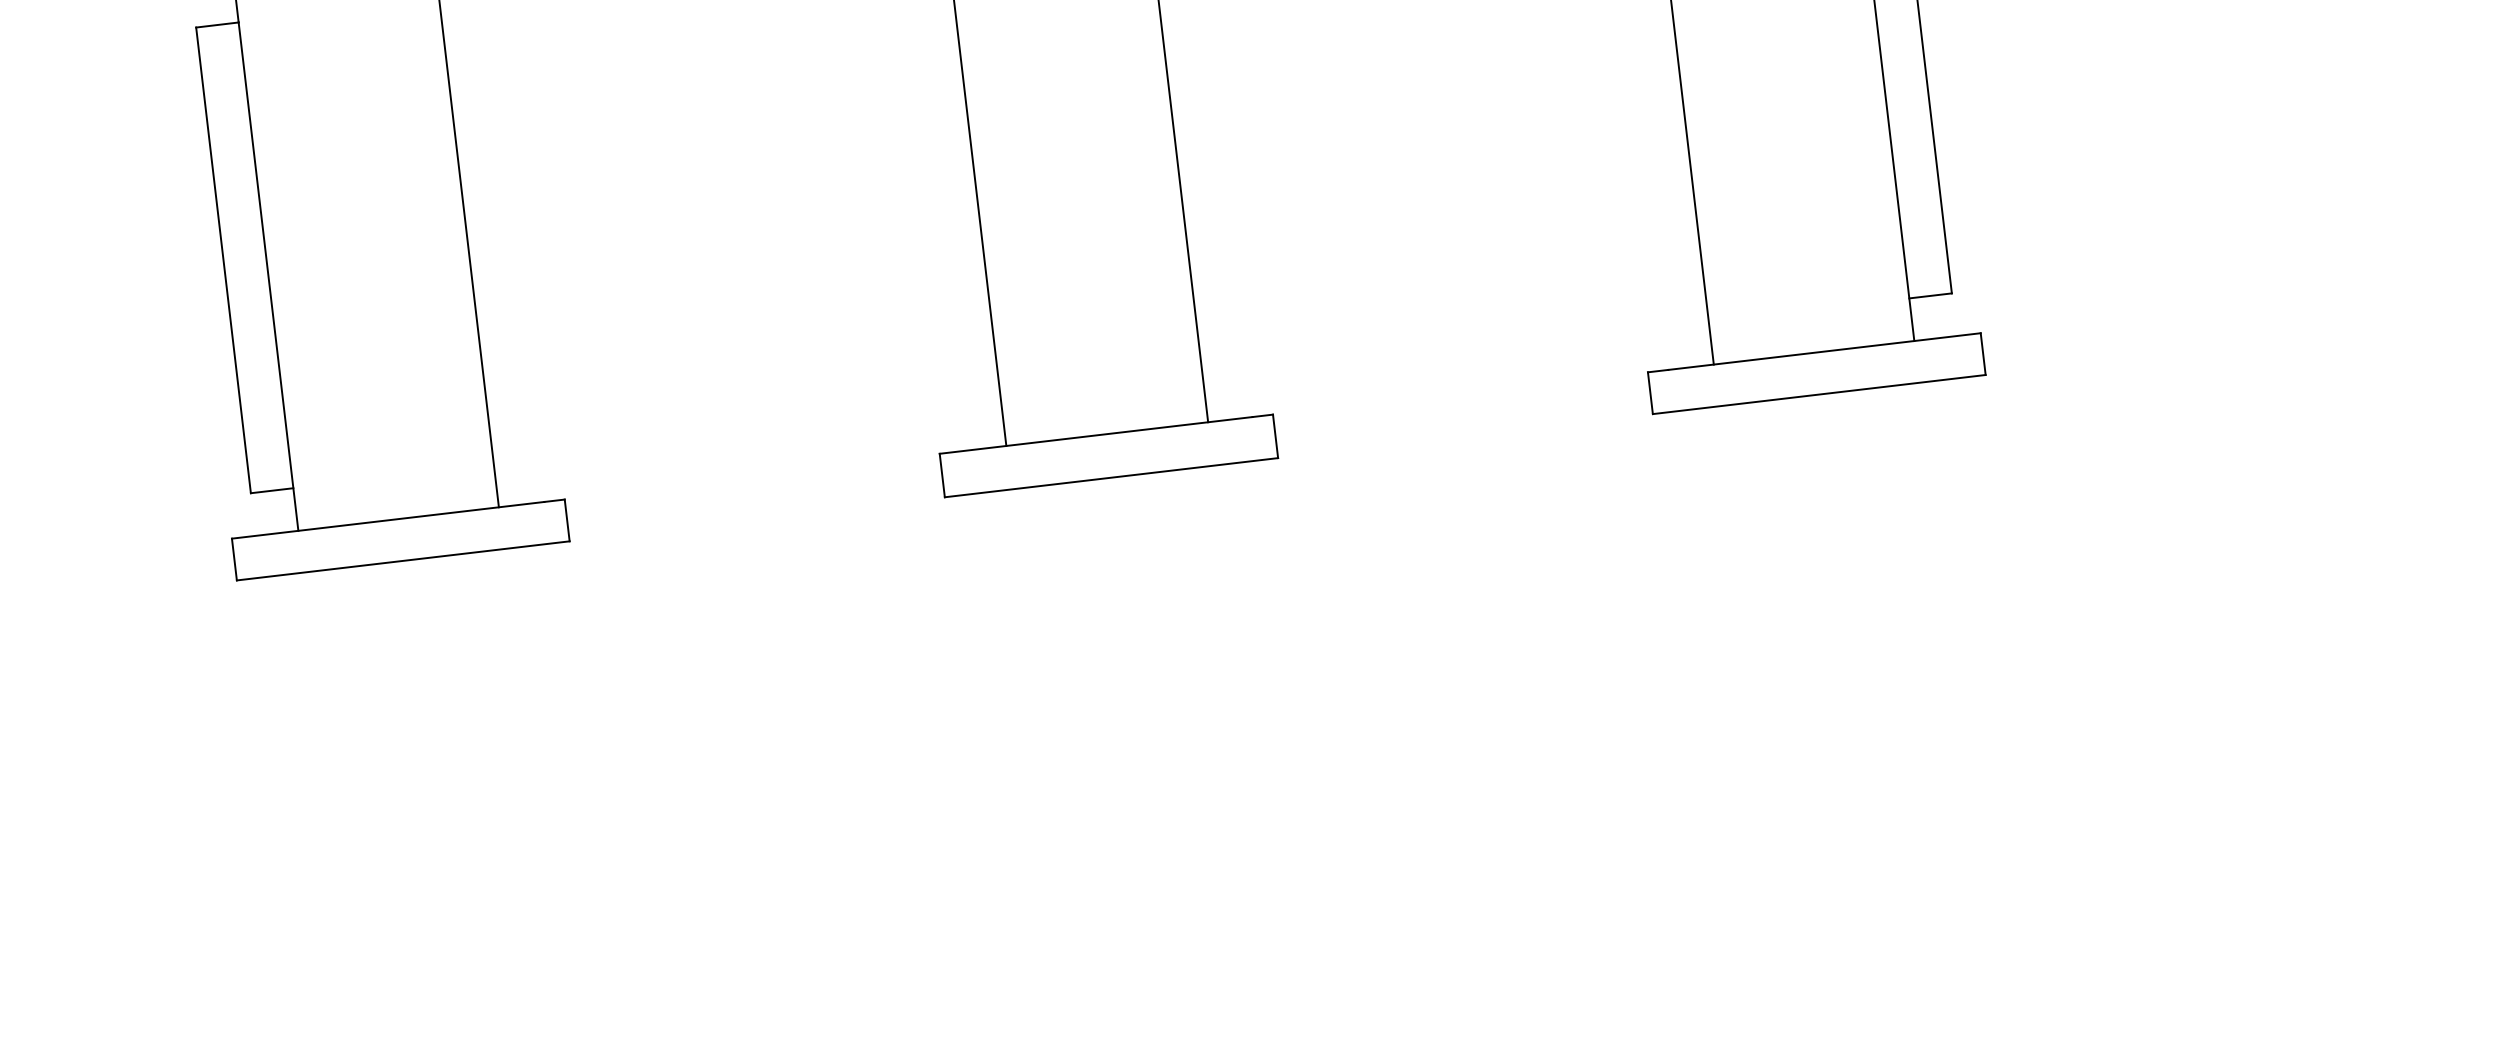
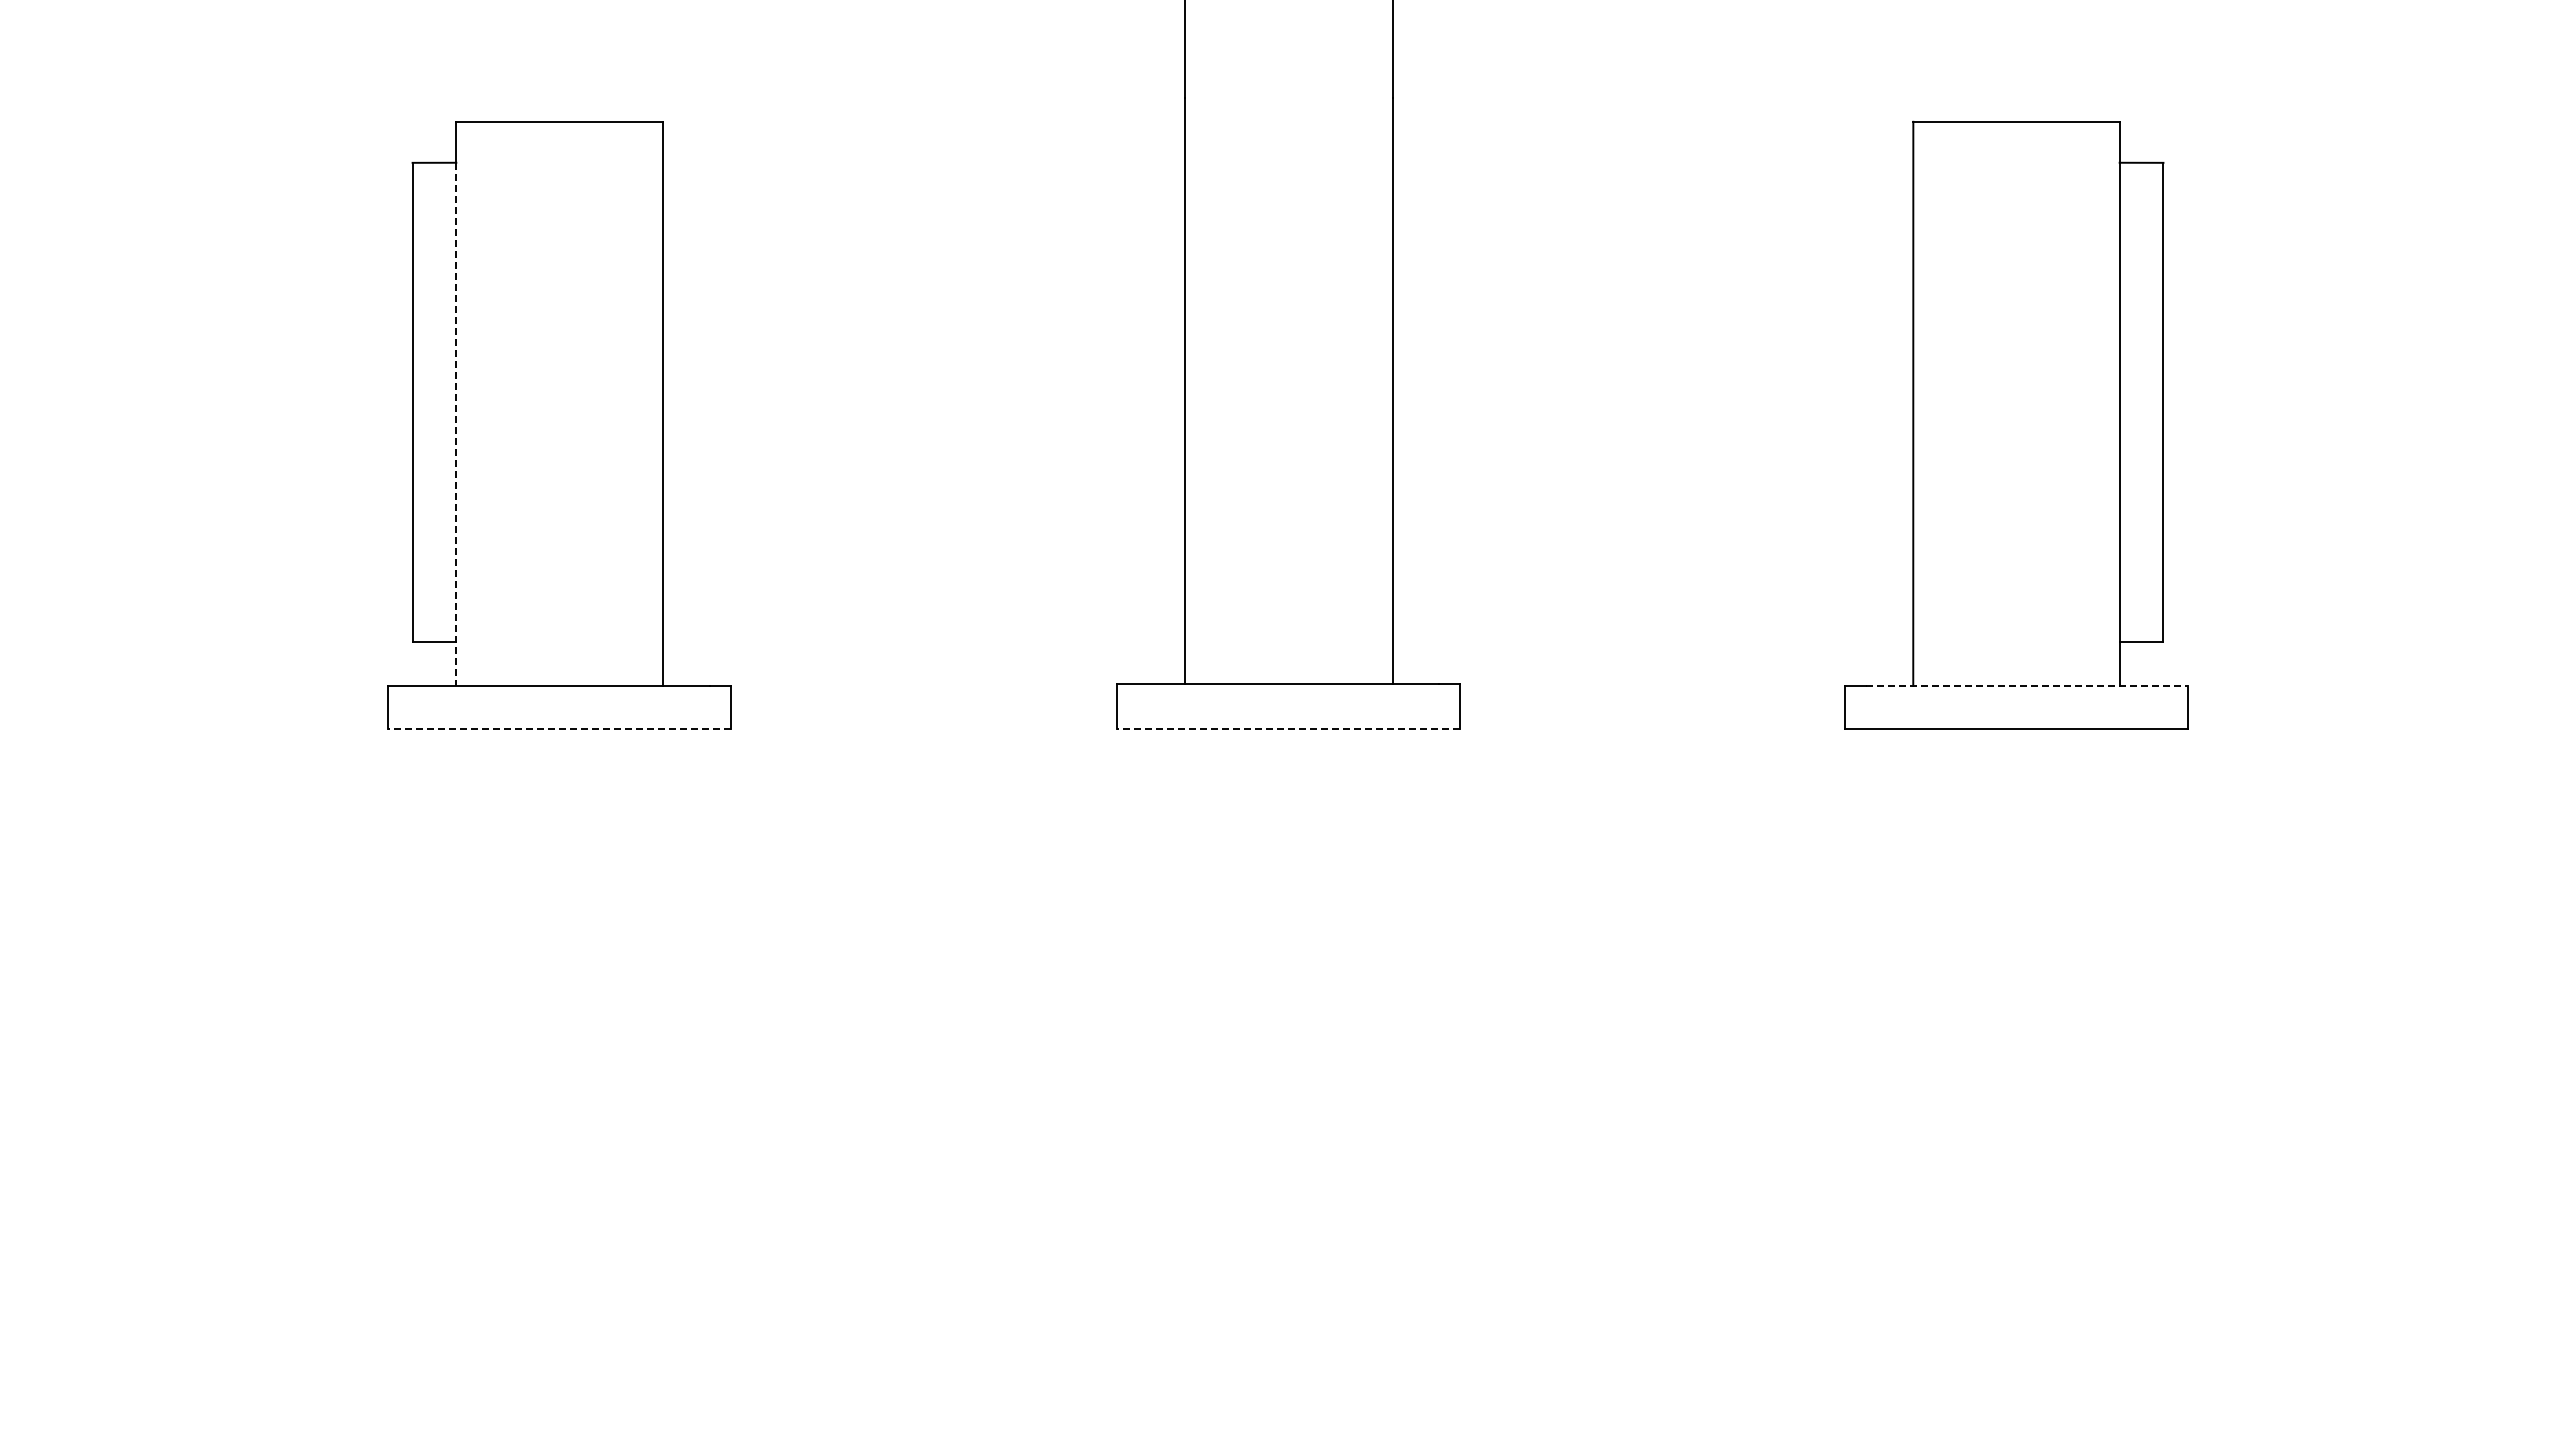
line: (268, 276) -> (456, 424), solid -> dashed
line: (1824, 351) -> (2027, 686), solid -> dashed
line: (1111, 478) -> (1288, 729), solid -> dashed
line: (402, 561) -> (558, 729), solid -> dashed

